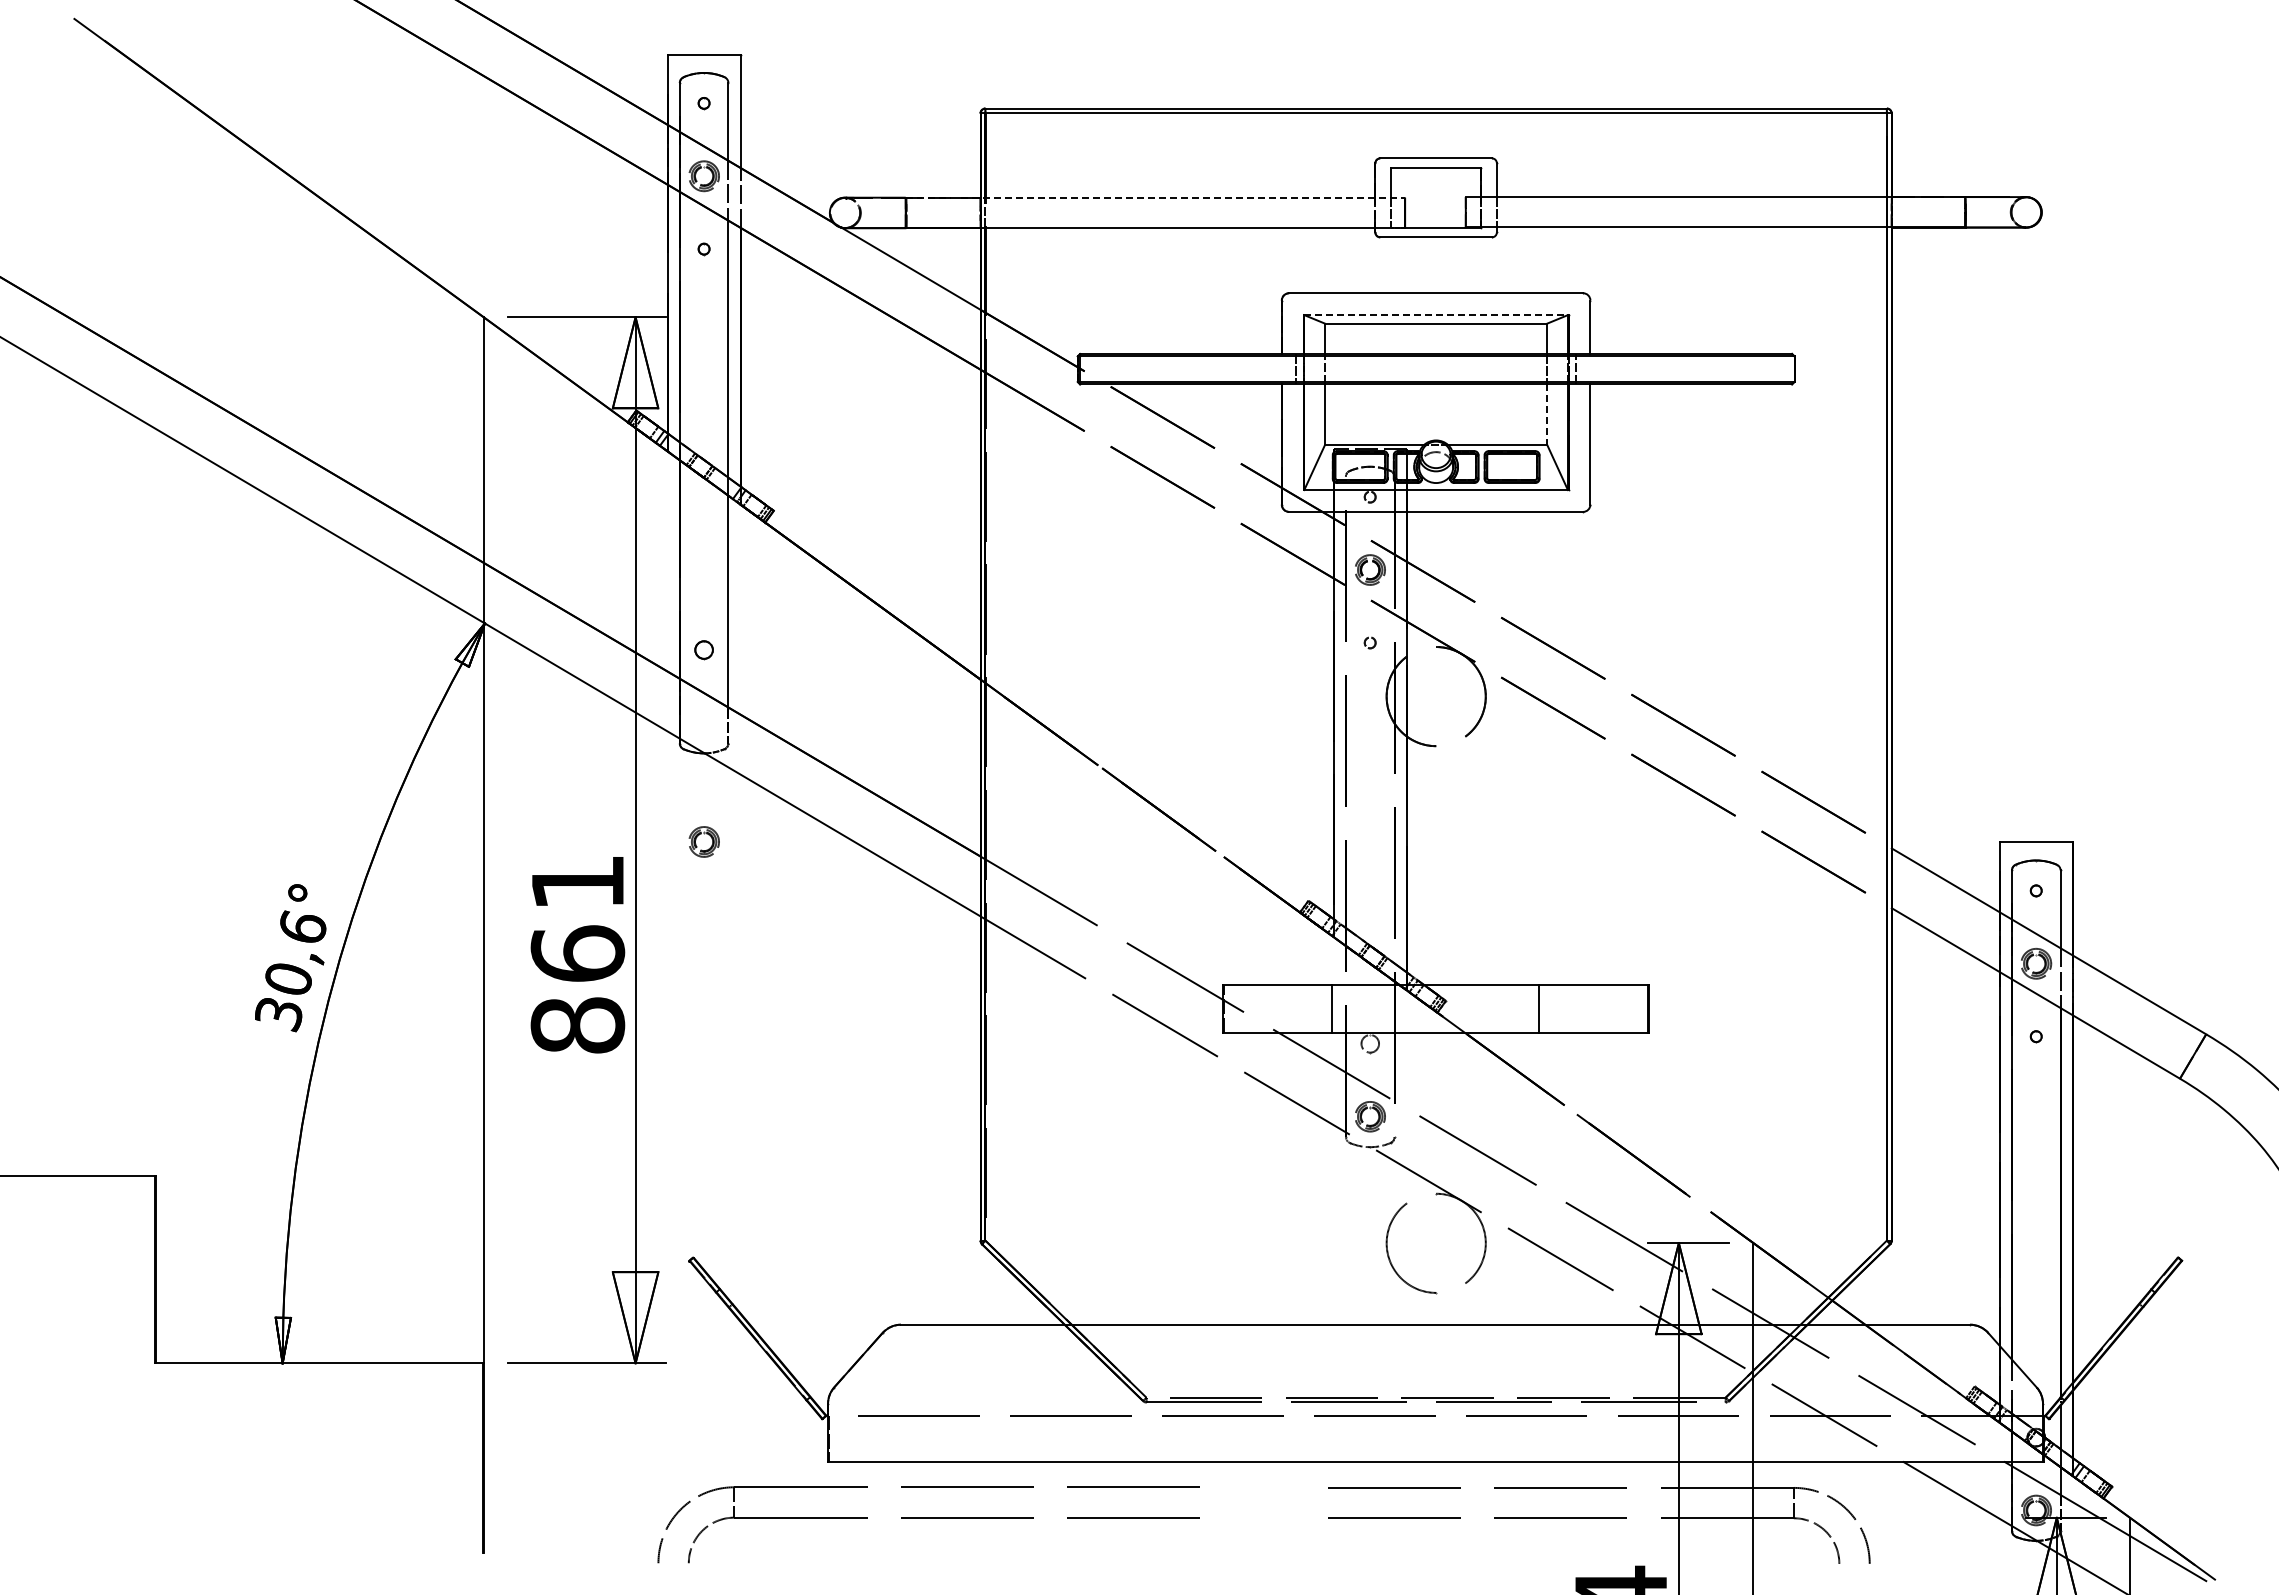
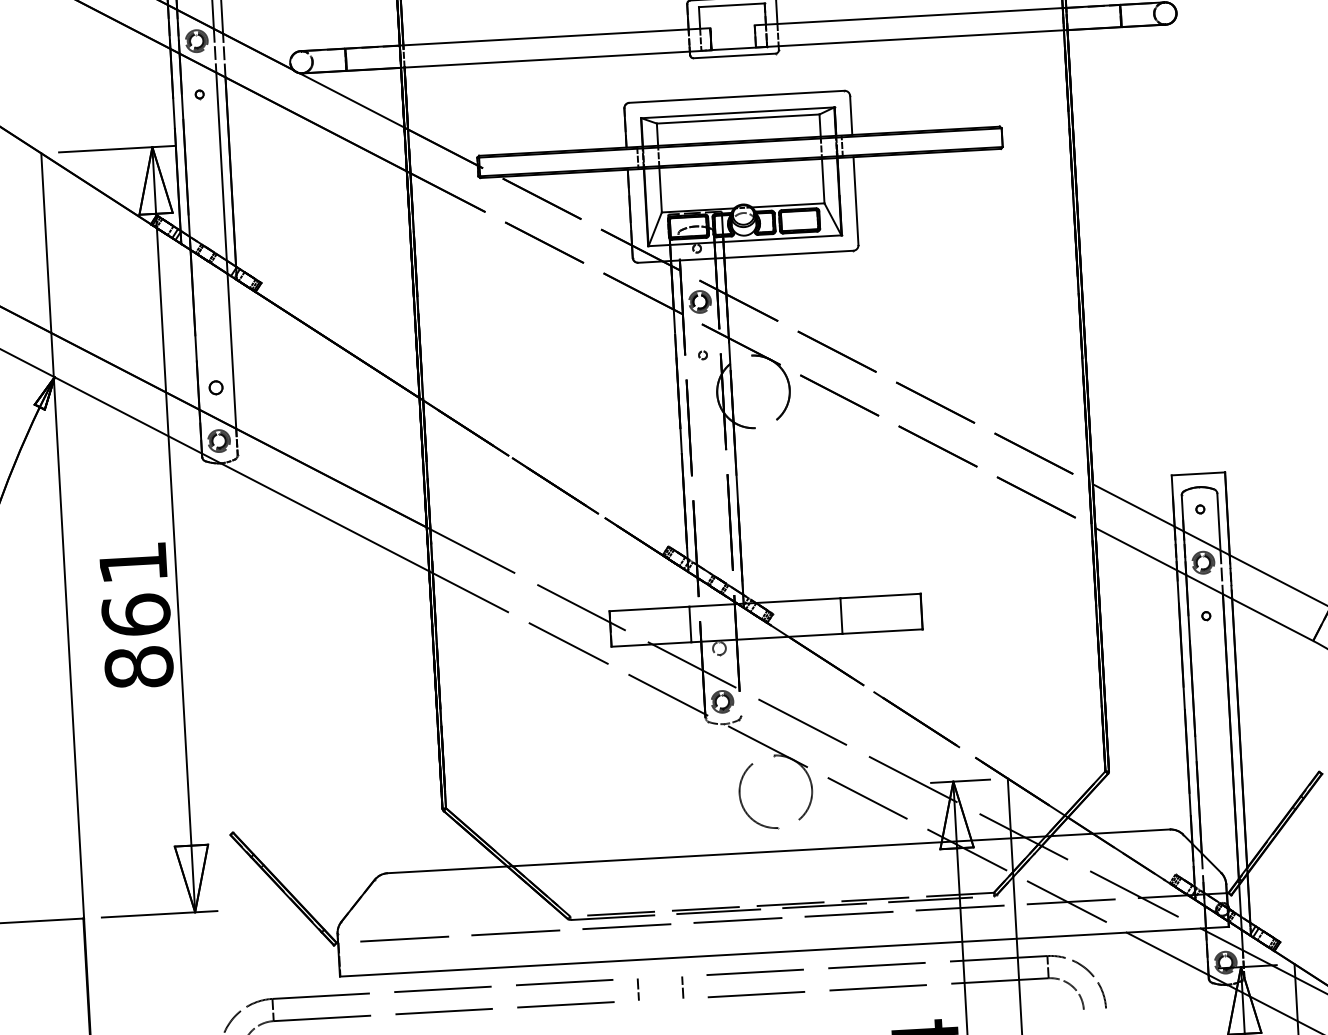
line: (1155, 197) -> (527, 38), dashed -> solid
line: (1436, 315) -> (738, 113), dashed -> solid
line: (1547, 415) -> (823, 181), dashed -> solid
part: (703, 841) -> (218, 440), moved
line: (1233, 1502) -> (638, 989), added
line: (1294, 1502) -> (682, 987), added

